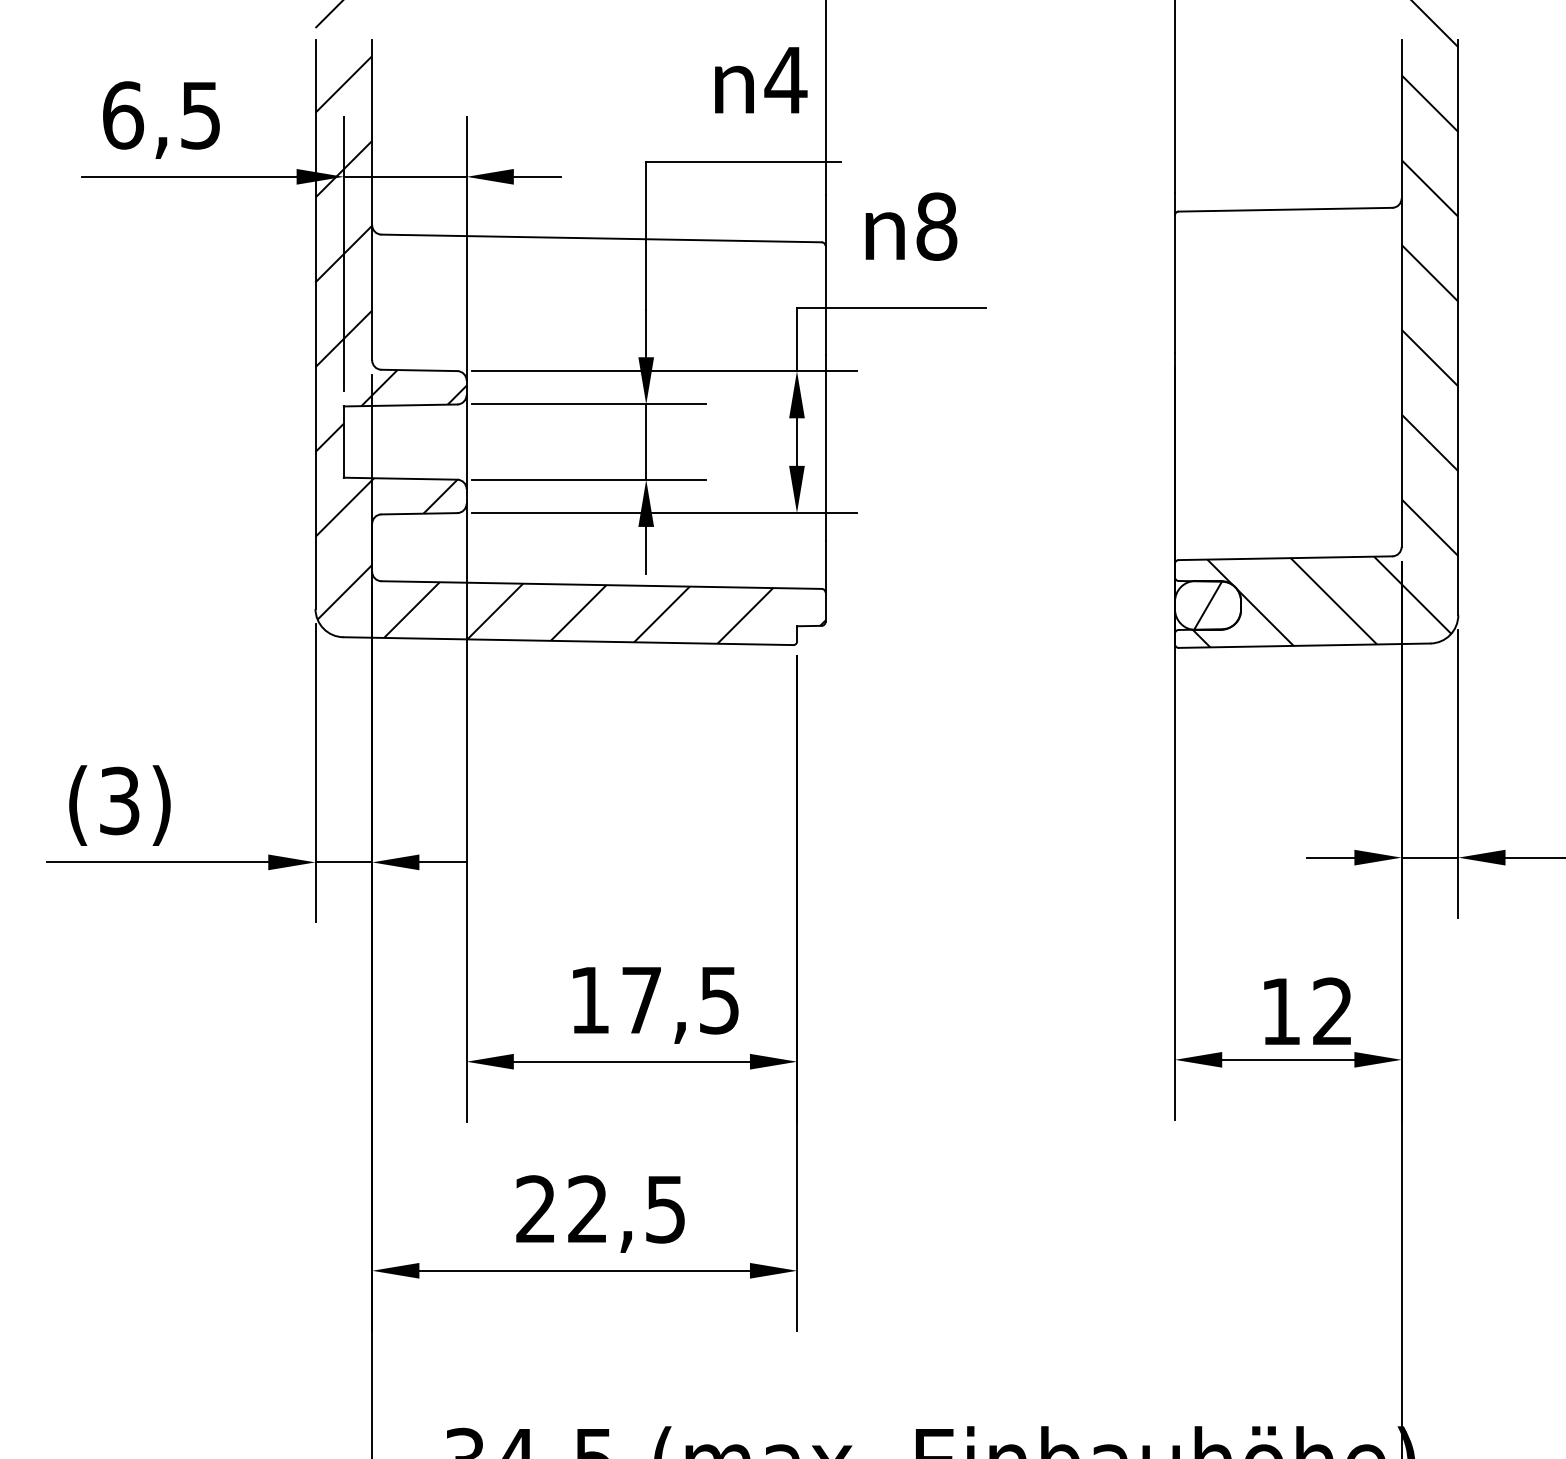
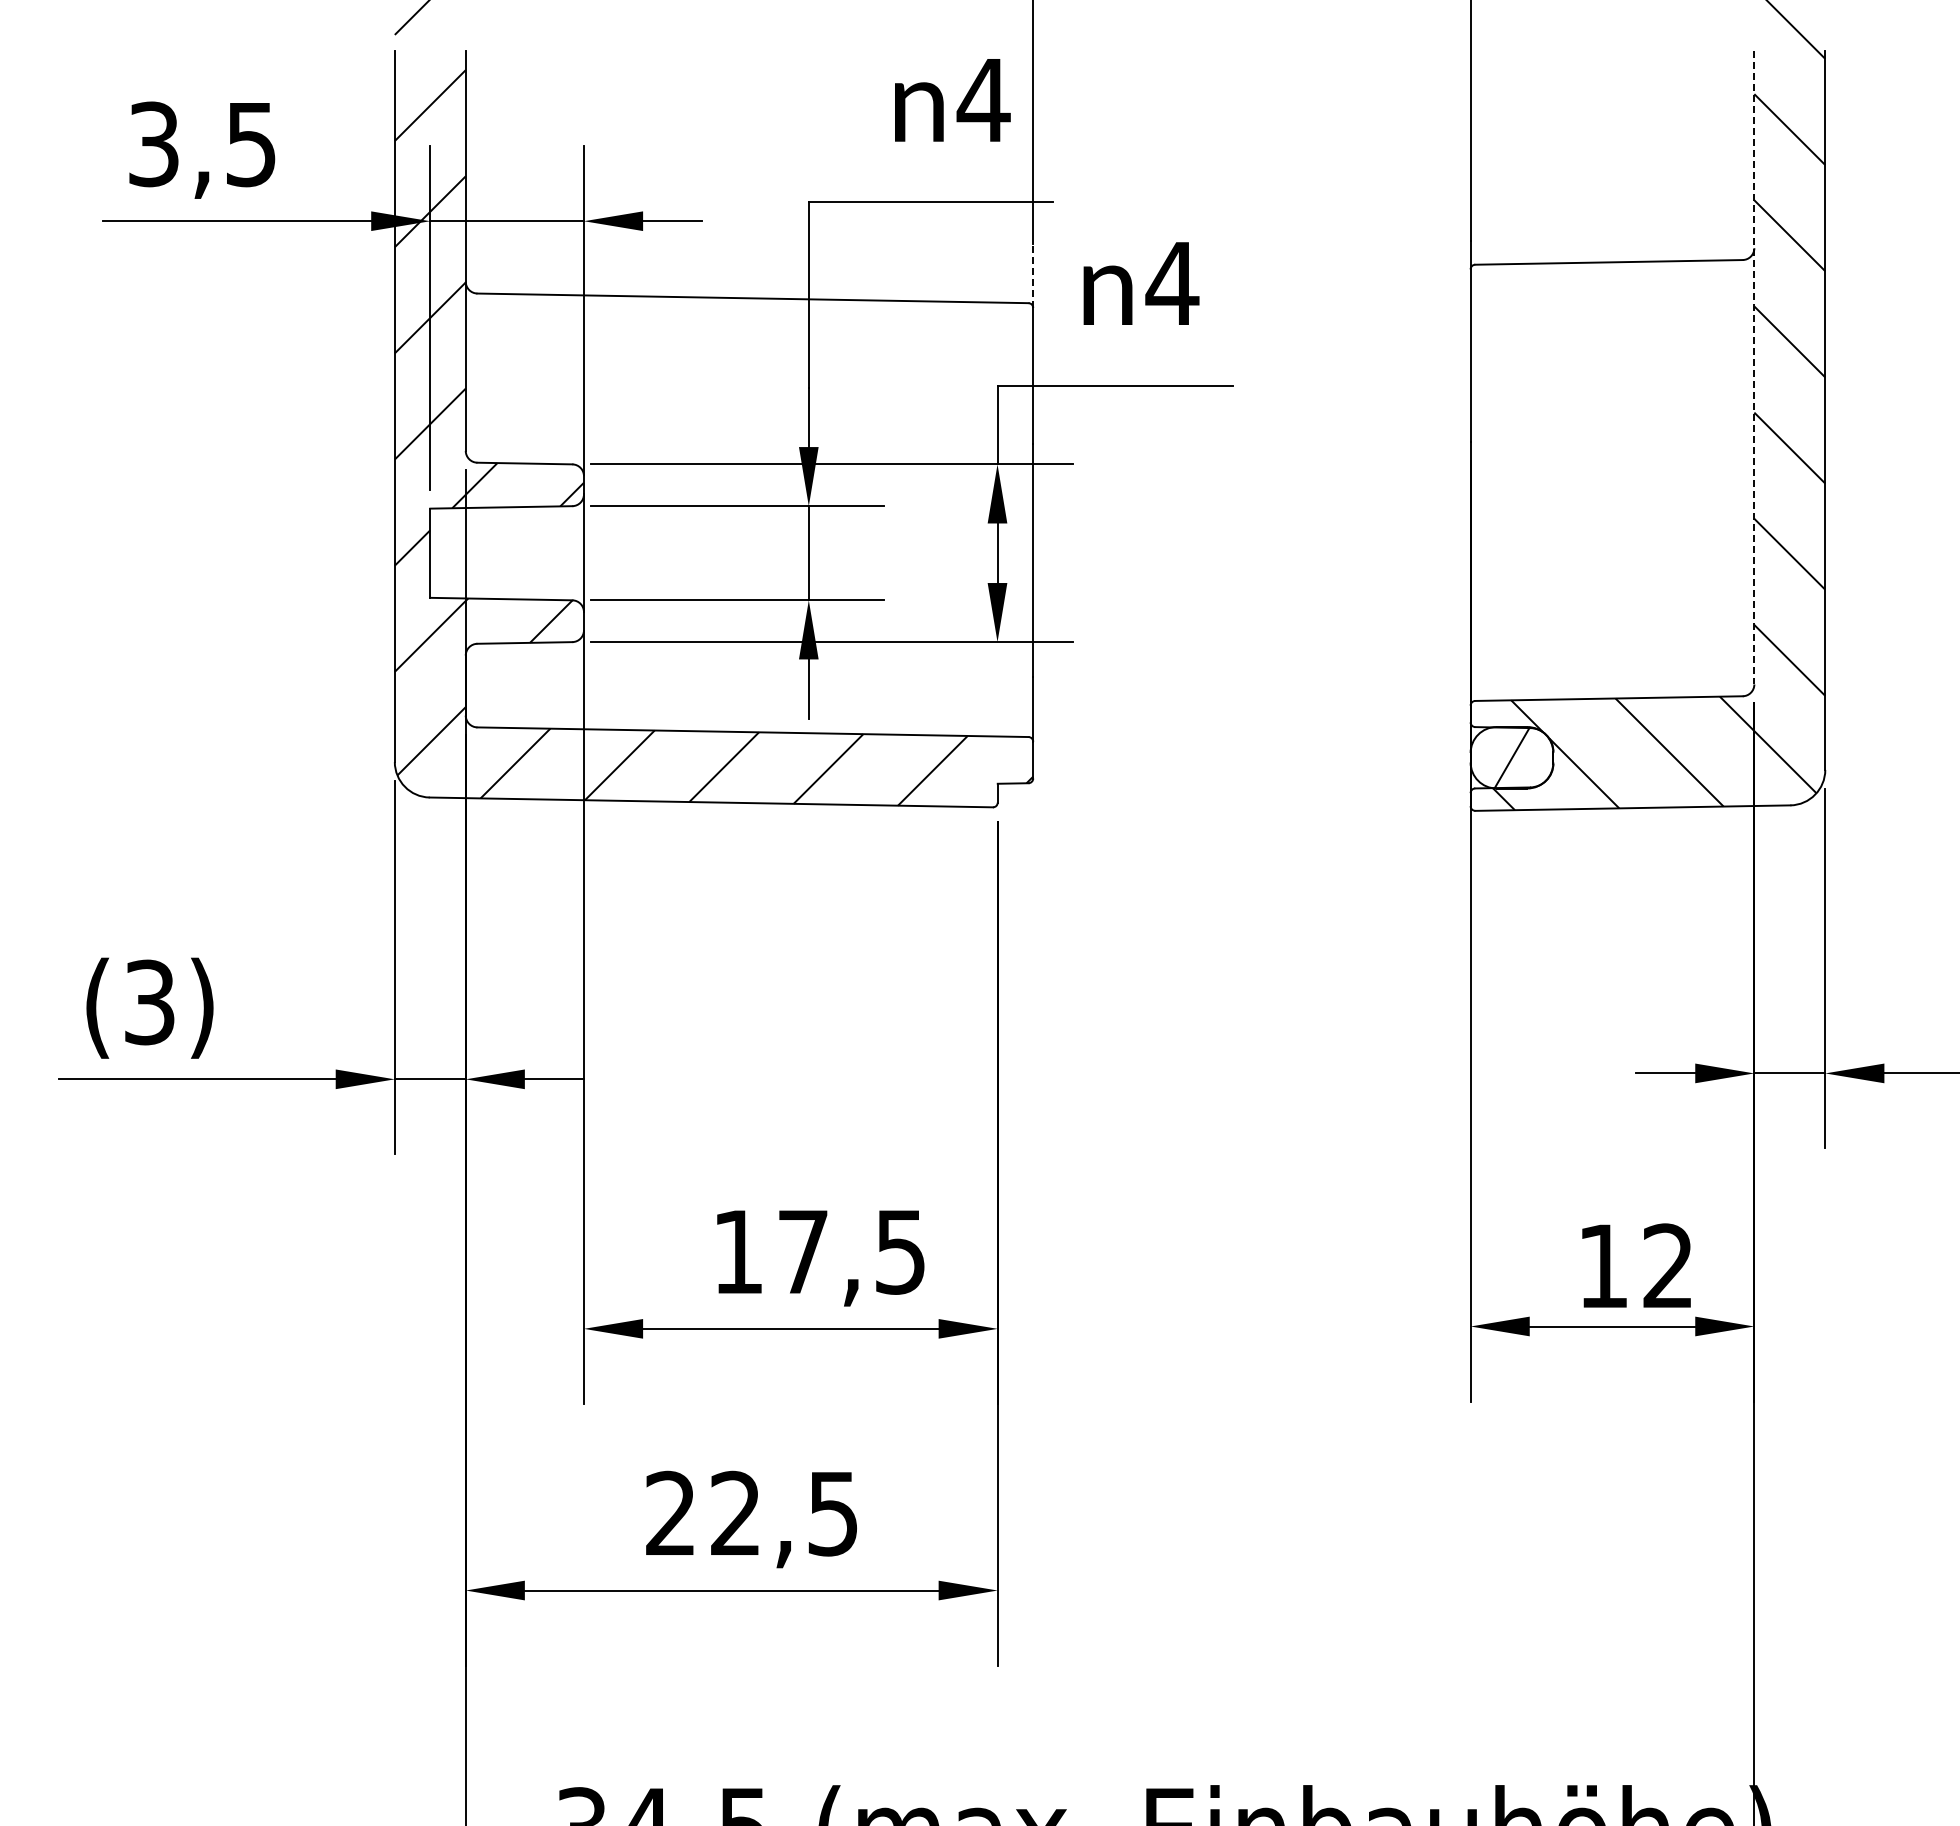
text: (123, 115) -> (154, 144), 6,5 -> 3,5
line: (825, 220) -> (1033, 275), solid -> dashed
text: (936, 226) -> (1172, 283), 8 -> 4
line: (1401, 293) -> (1754, 367), solid -> dashed

